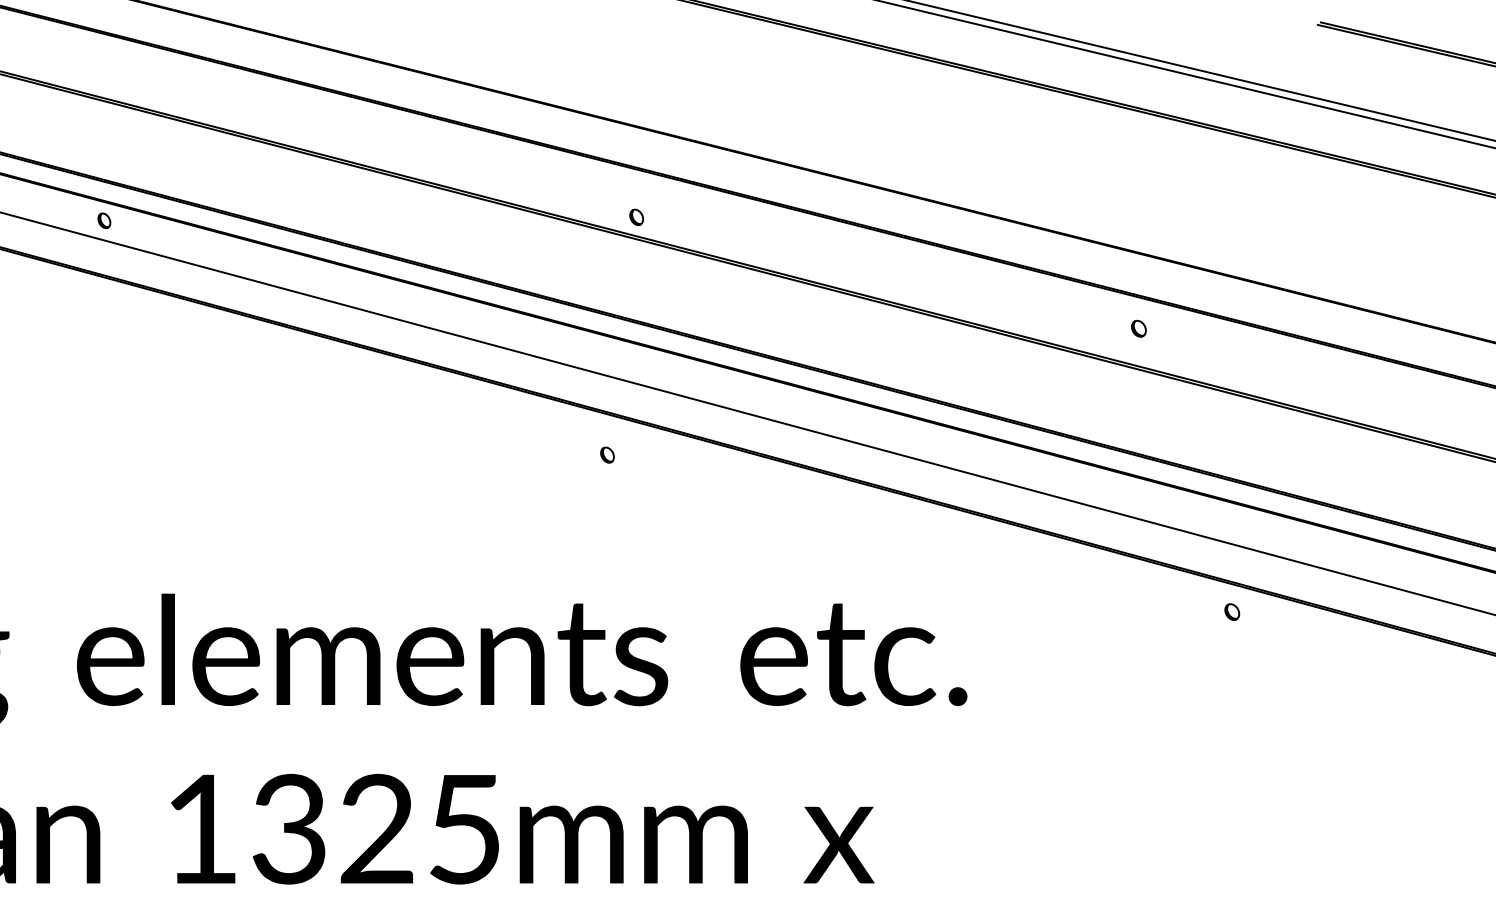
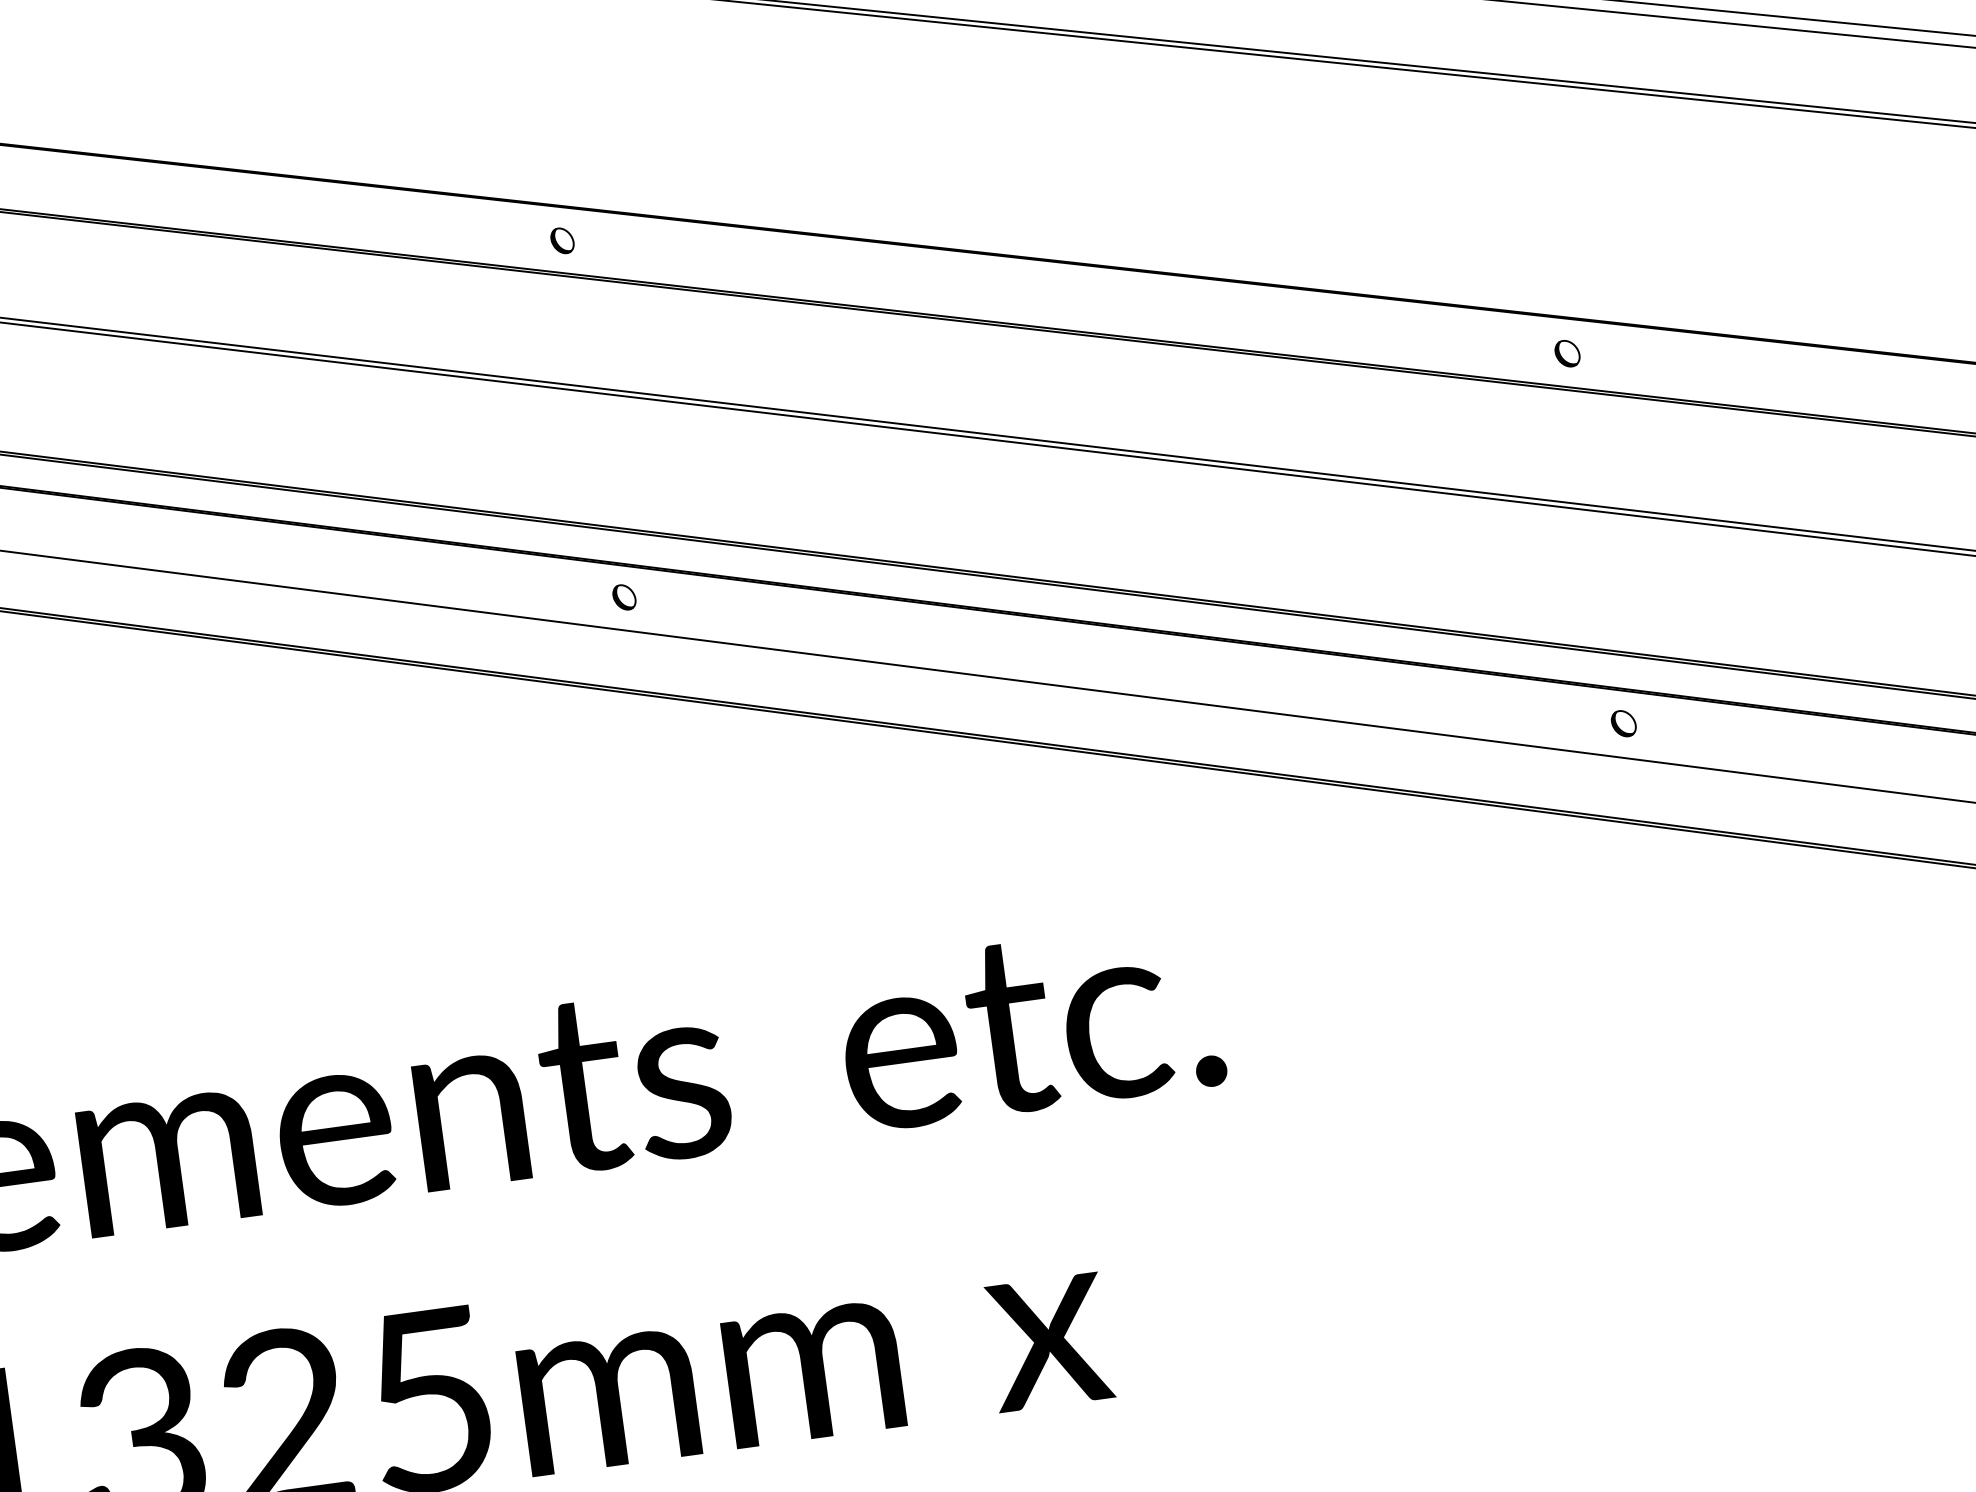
part: (636, 216) -> (561, 239), moved
part: (1138, 328) -> (1566, 353), moved
part: (607, 454) -> (624, 596), moved
part: (1232, 611) -> (1624, 722), moved

